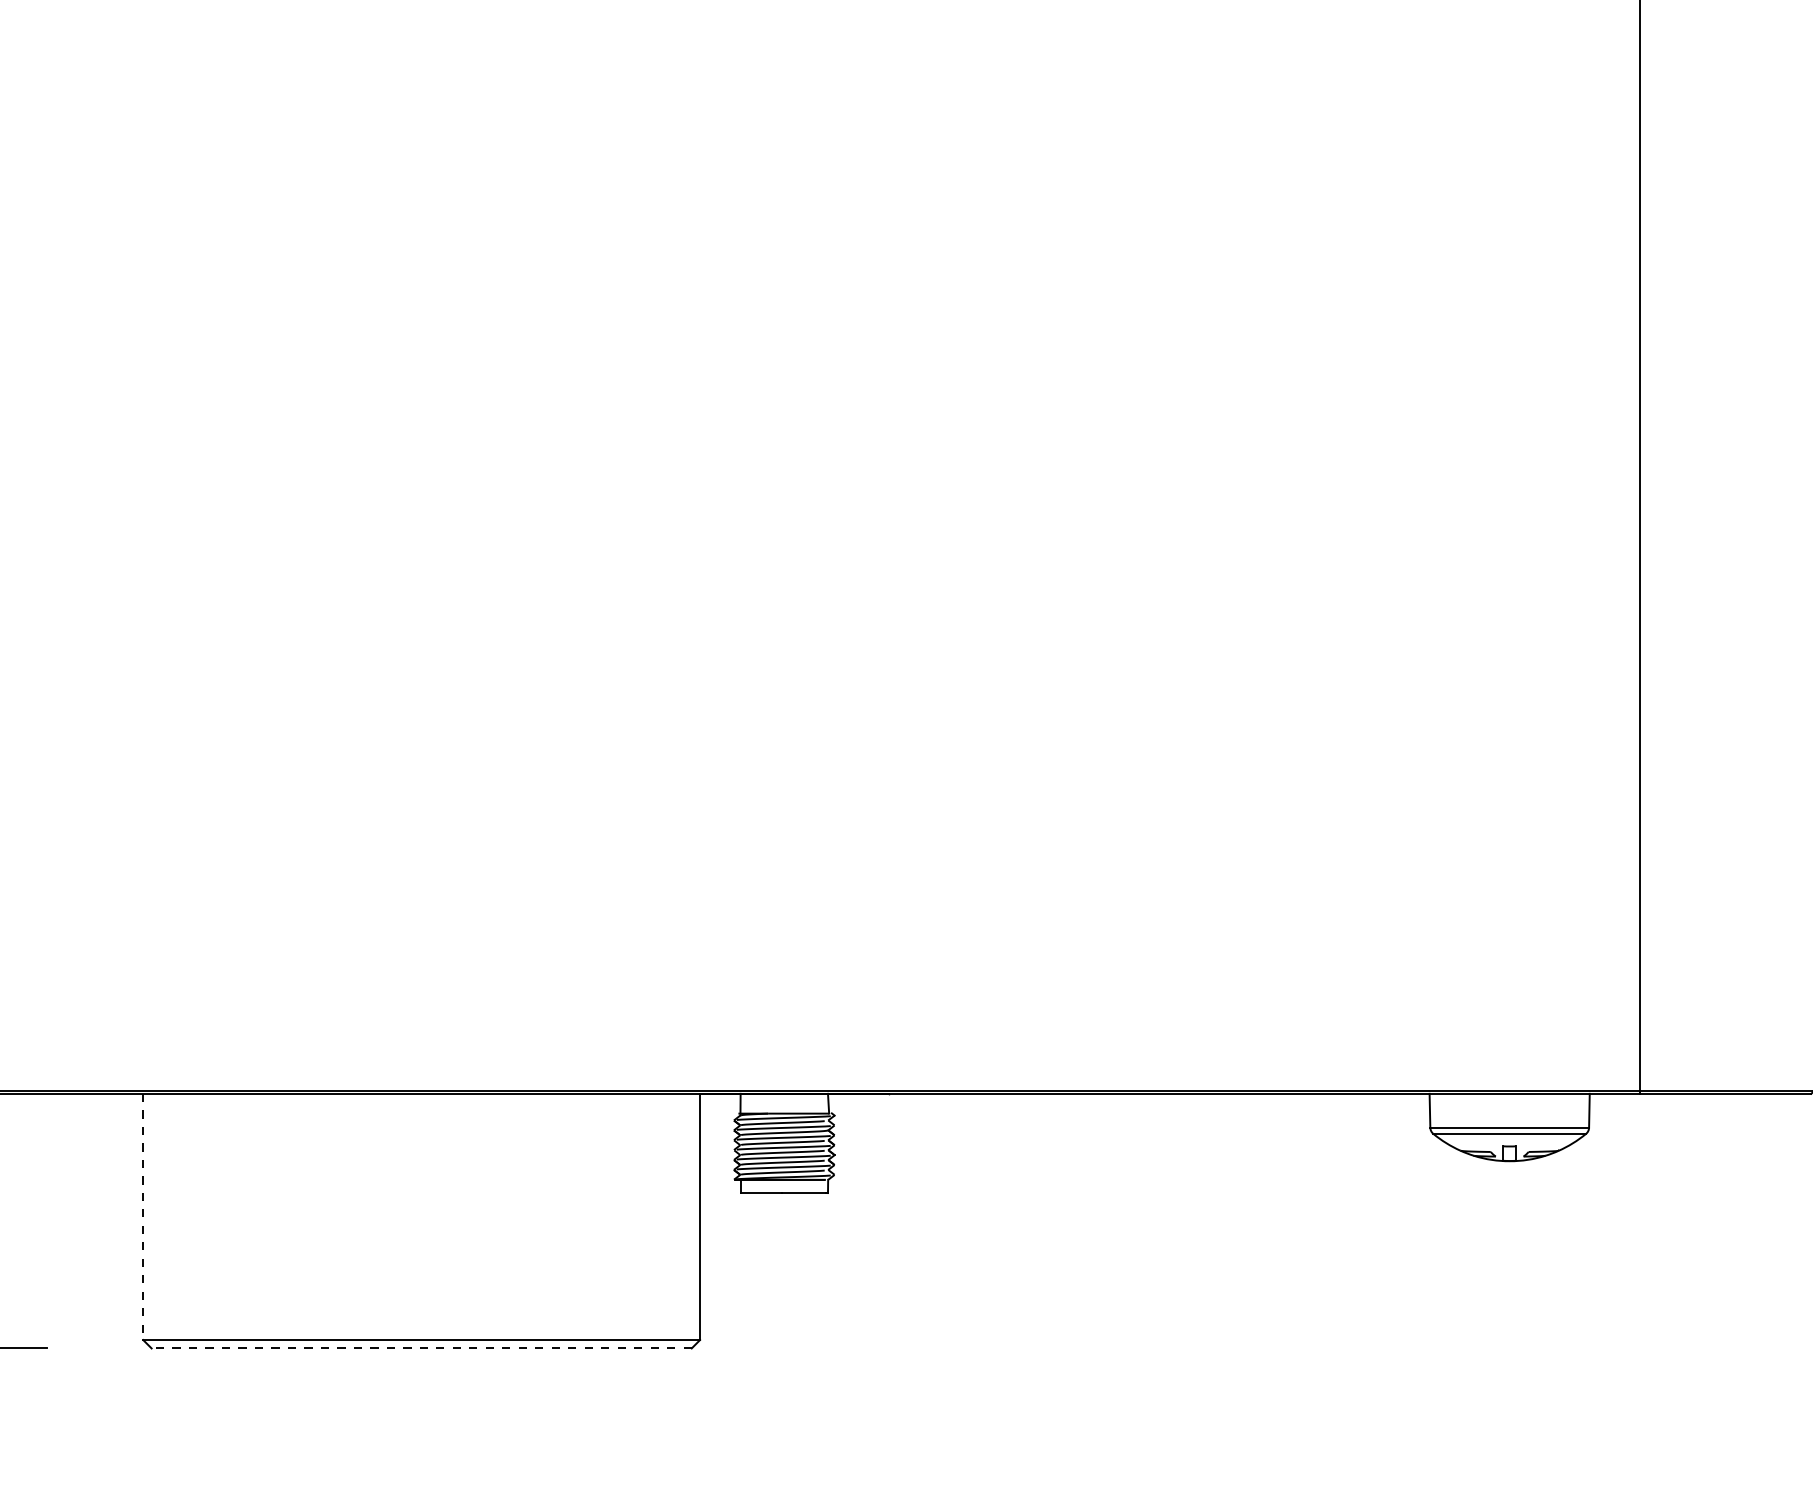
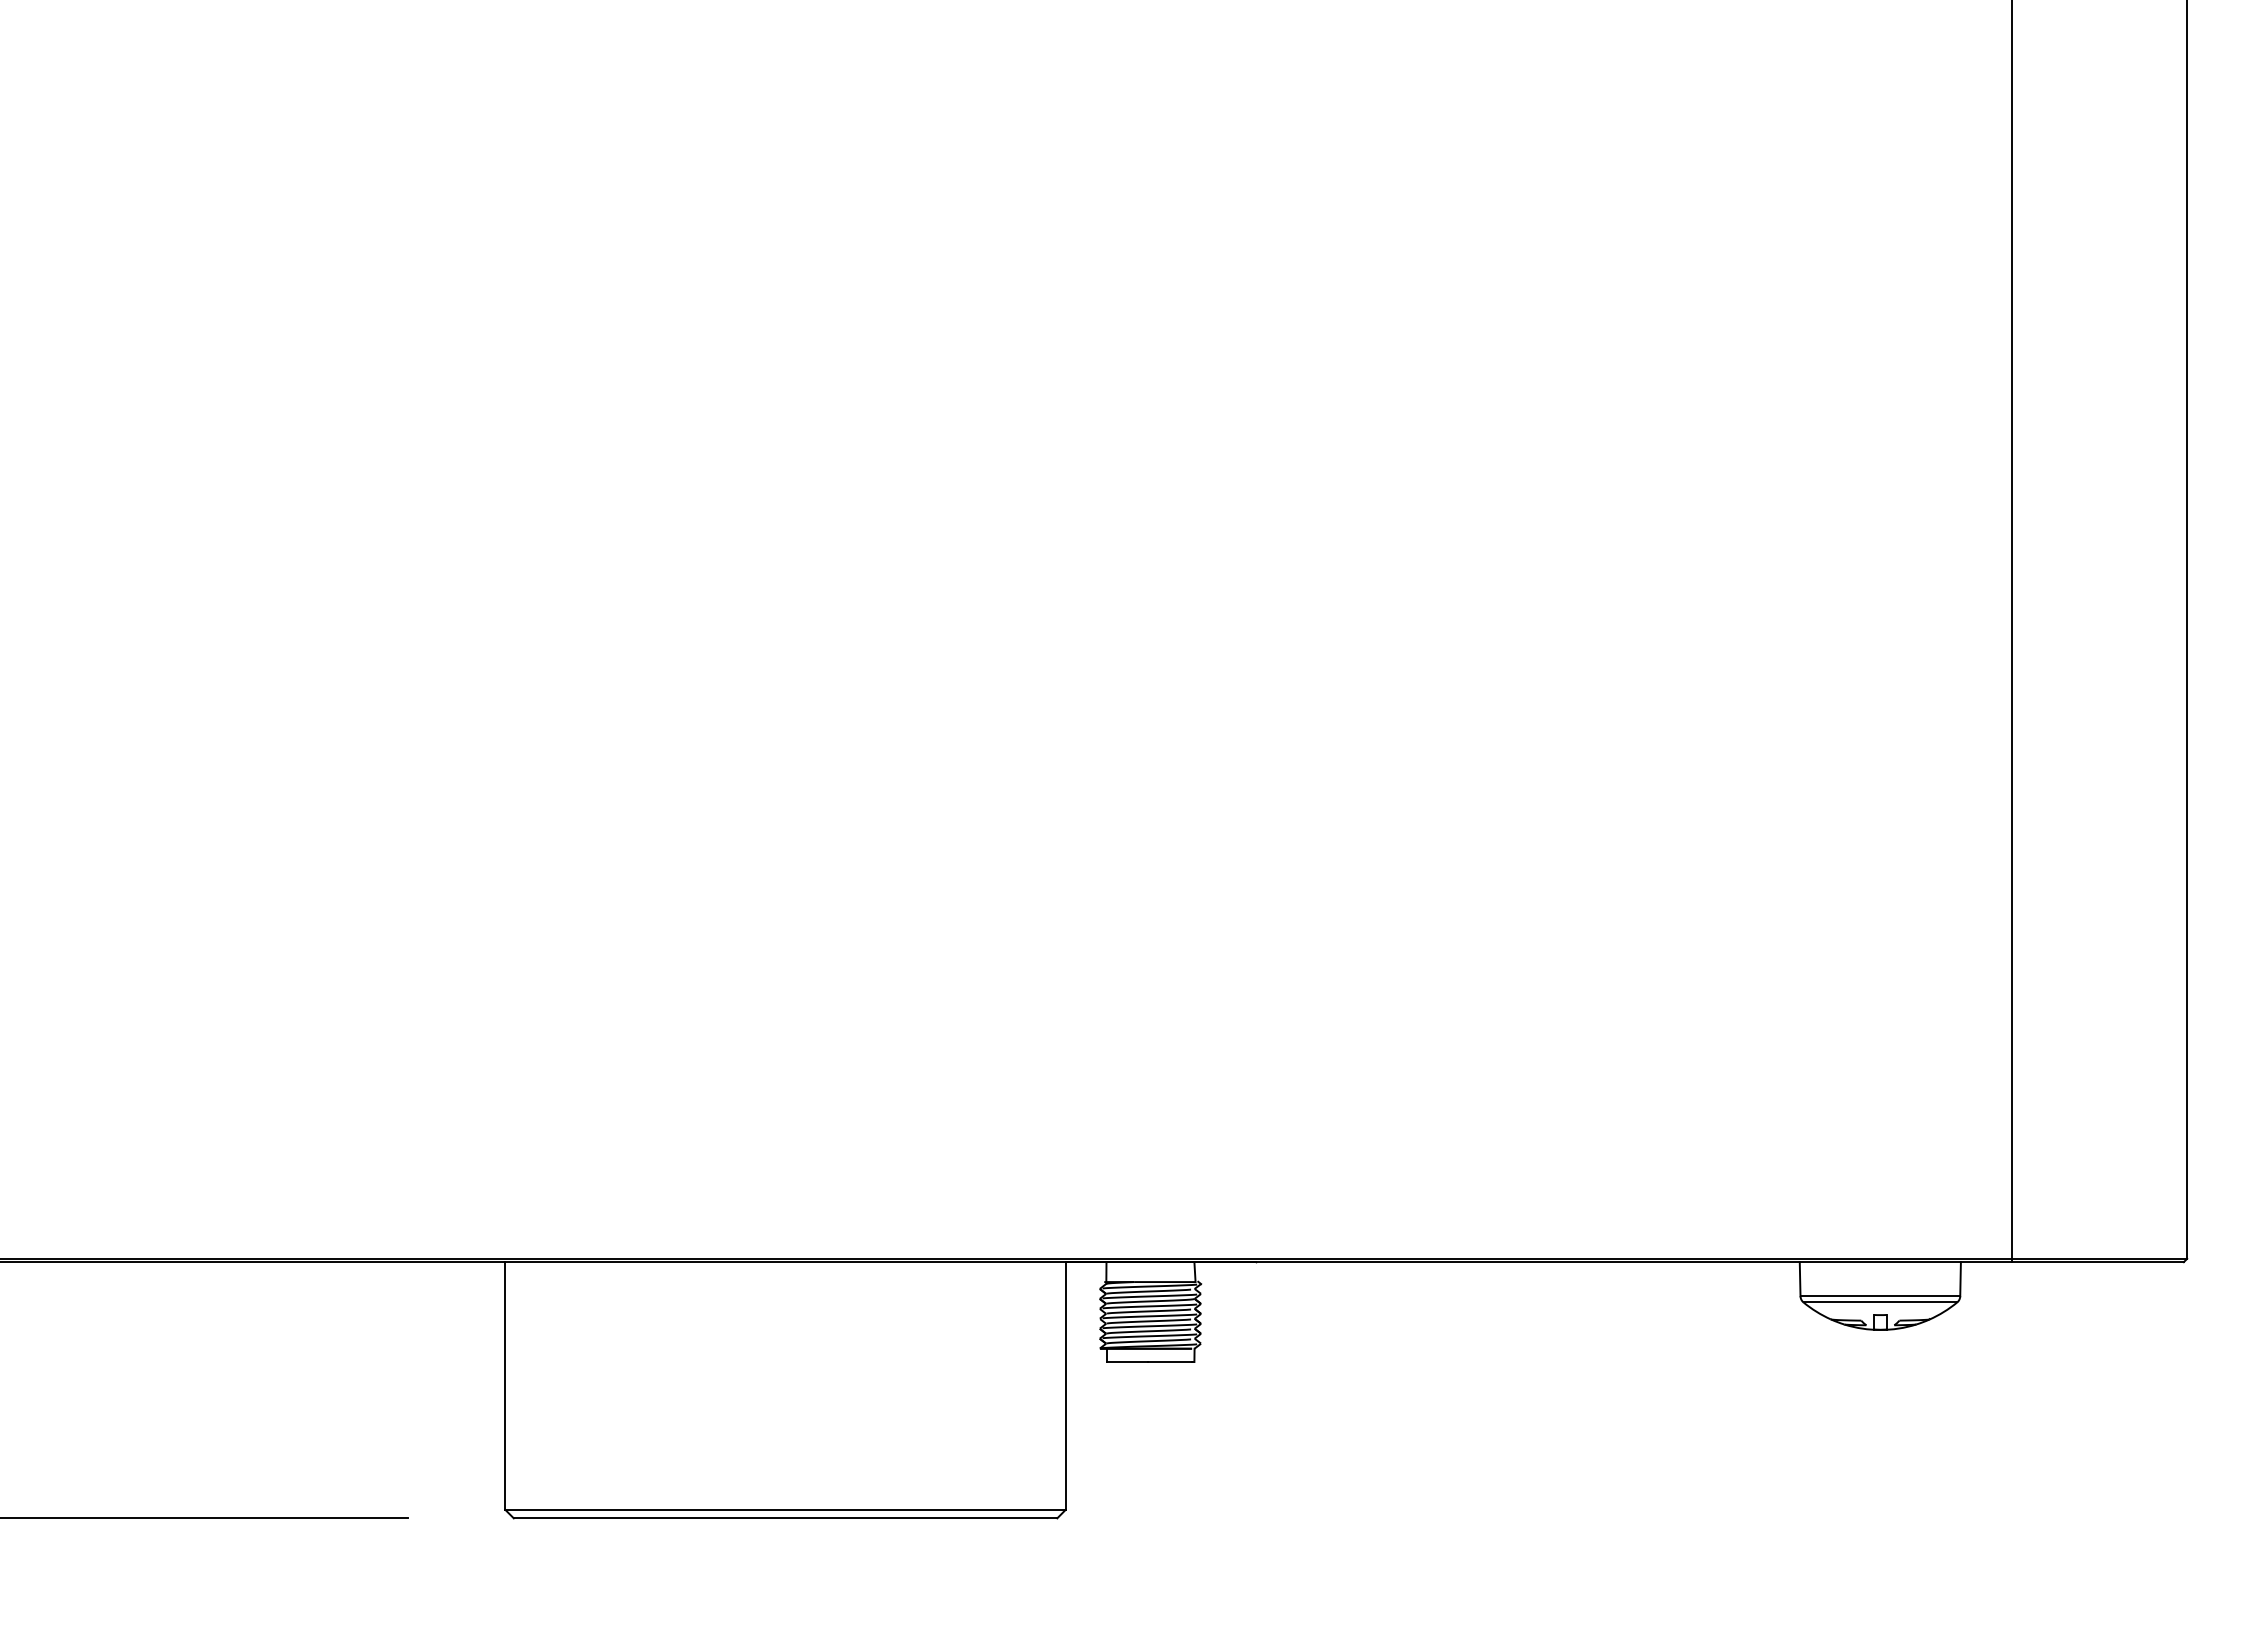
line: (143, 1217) -> (505, 1386), dashed -> solid
line: (421, 1348) -> (785, 1518), dashed -> solid

